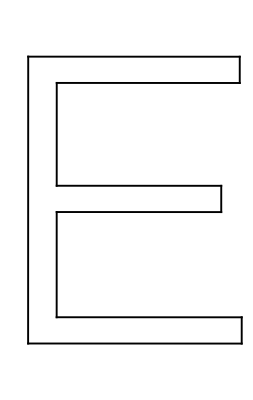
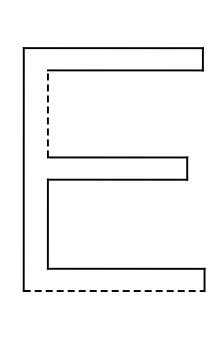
line: (56, 133) -> (47, 113), solid -> dashed
line: (135, 344) -> (114, 291), solid -> dashed

